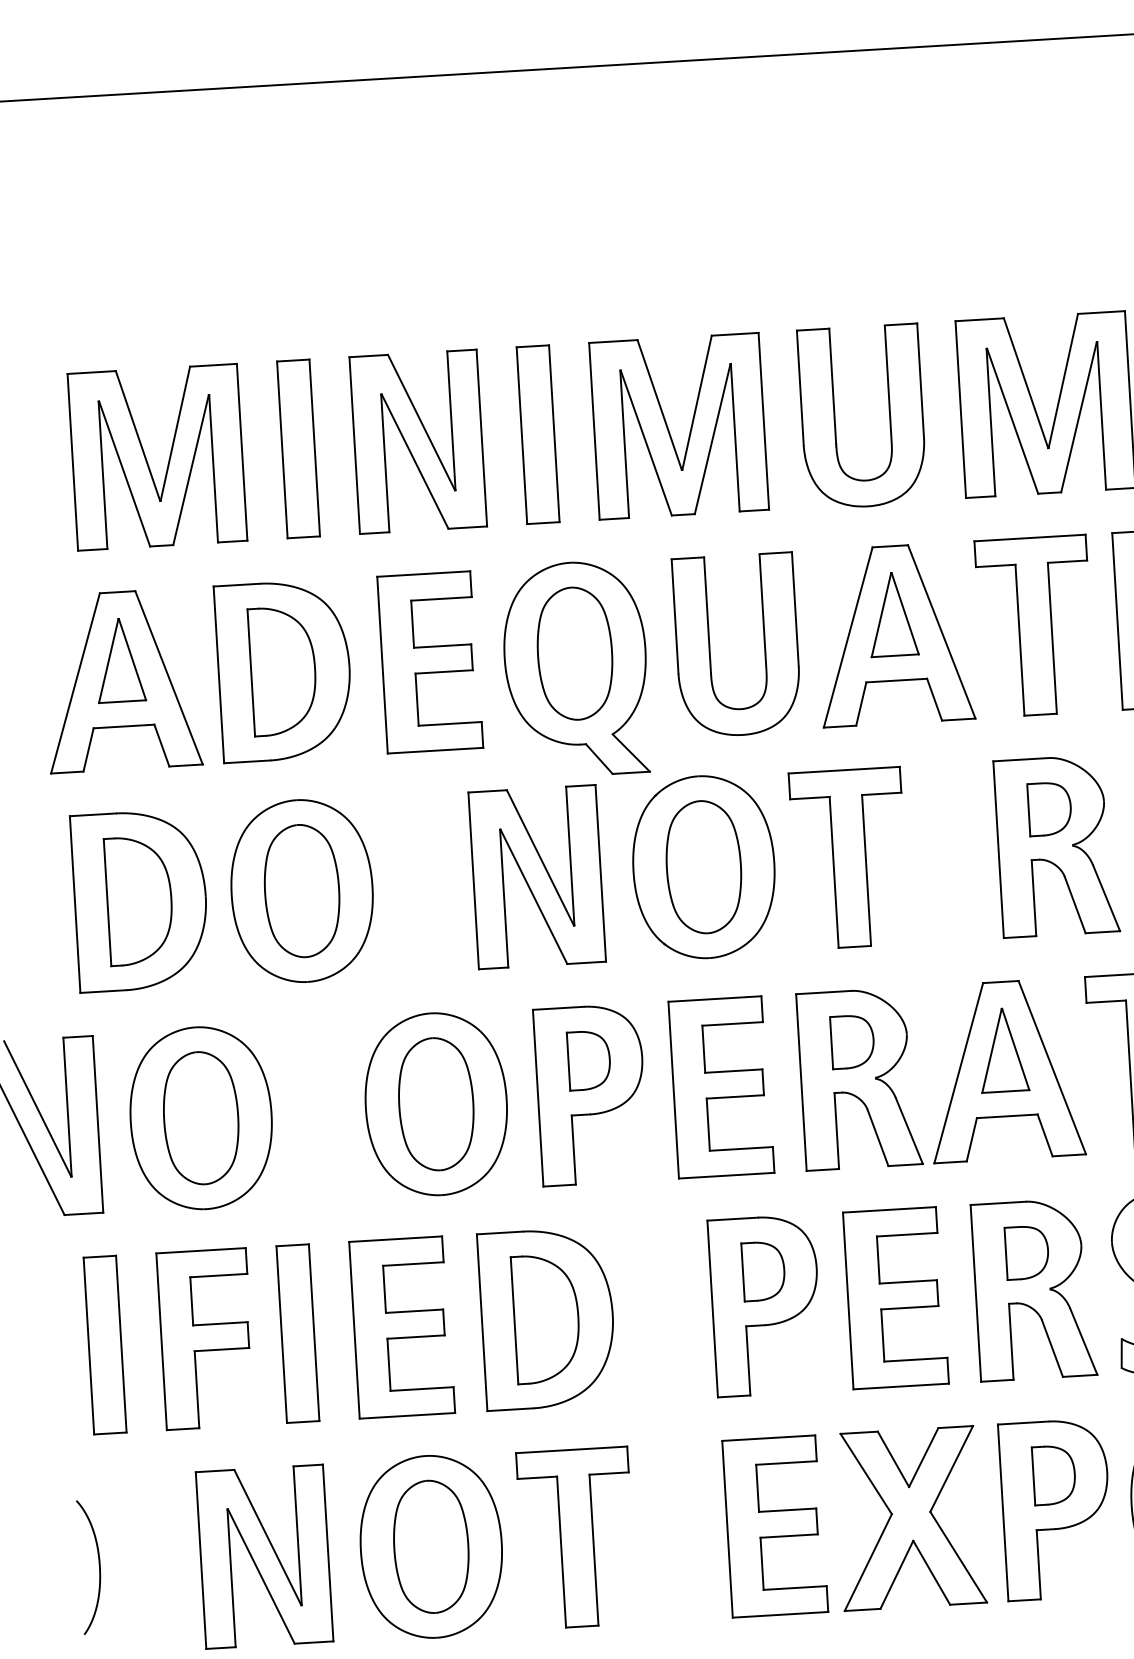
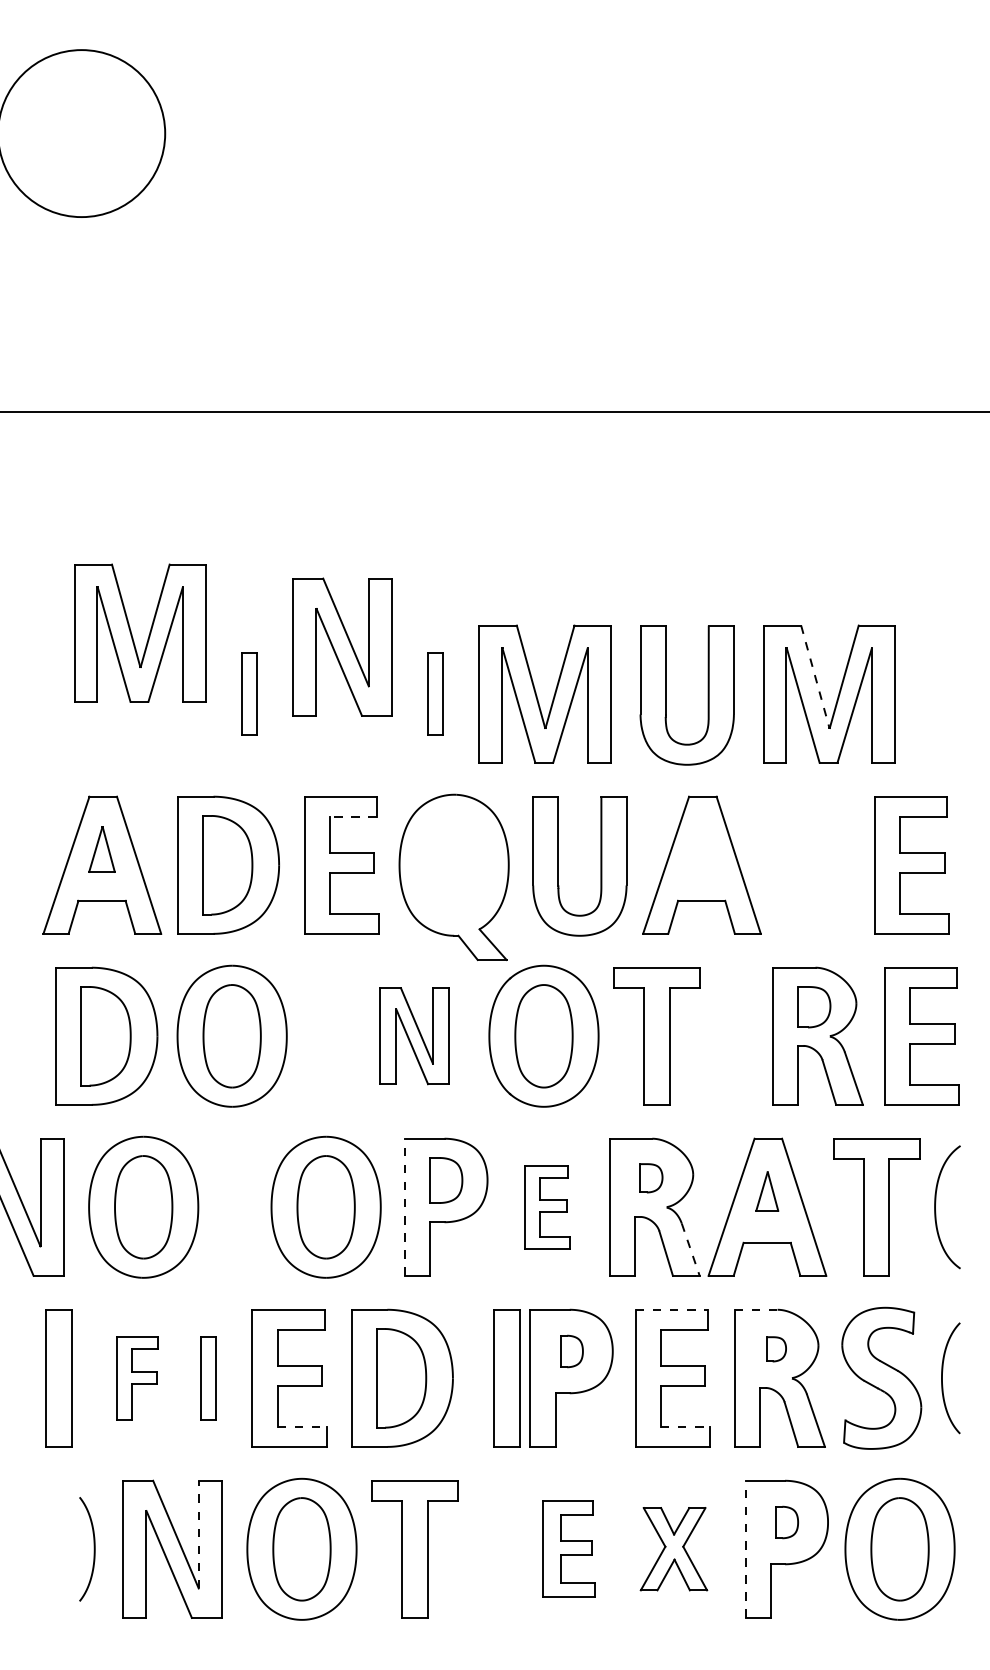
line: (1026, 384) -> (815, 677), solid -> dashed
part: (537, 435) -> (435, 694), size x0.6
part: (418, 440) -> (342, 646), moved
part: (298, 449) -> (249, 694), size x0.6
part: (147, 459) -> (132, 634), moved
line: (440, 598) -> (352, 816), solid -> dashed
part: (892, 614) -> (701, 849), removed
part: (1034, 626) -> (810, 865), removed
part: (574, 654) -> (453, 865), removed
part: (119, 660) -> (101, 849), size x0.7
part: (536, 876) -> (414, 1035), size x0.7
part: (853, 1042) -> (651, 1178), size x0.7
part: (1003, 1050) -> (767, 1191), size x0.6
part: (720, 1087) -> (546, 1207), size x0.6
line: (538, 1098) -> (405, 1207), solid -> dashed
line: (909, 1130) -> (690, 1249), solid -> dashed
line: (998, 1203) -> (756, 1309), solid -> dashed
line: (890, 1209) -> (672, 1309), solid -> dashed
part: (1027, 1253) -> (776, 1349), size x0.6
part: (763, 1271) -> (571, 1351), size x0.7
part: (681, 1311) -> (506, 1378), added
part: (297, 1333) -> (208, 1378), size x0.6
part: (206, 1339) -> (137, 1378), size x0.6
line: (916, 1359) -> (685, 1426), solid -> dashed
line: (422, 1388) -> (302, 1426), solid -> dashed
part: (1053, 1475) -> (786, 1522), size x0.7
line: (1002, 1513) -> (745, 1549), solid -> dashed
part: (910, 1517) -> (673, 1548), size x0.6
part: (774, 1526) -> (568, 1549), size x0.7
line: (298, 1535) -> (199, 1534), solid -> dashed
curve: (98, 1566) -> (93, 1549), moved

